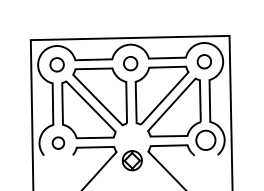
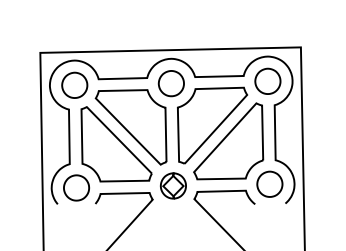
part: (204, 61) -> (267, 80), size x1.43
part: (130, 63) -> (170, 83), size x1.43
part: (56, 64) -> (74, 84), size x1.43
part: (58, 142) -> (76, 187), size x1.67
part: (132, 160) -> (173, 185), moved

